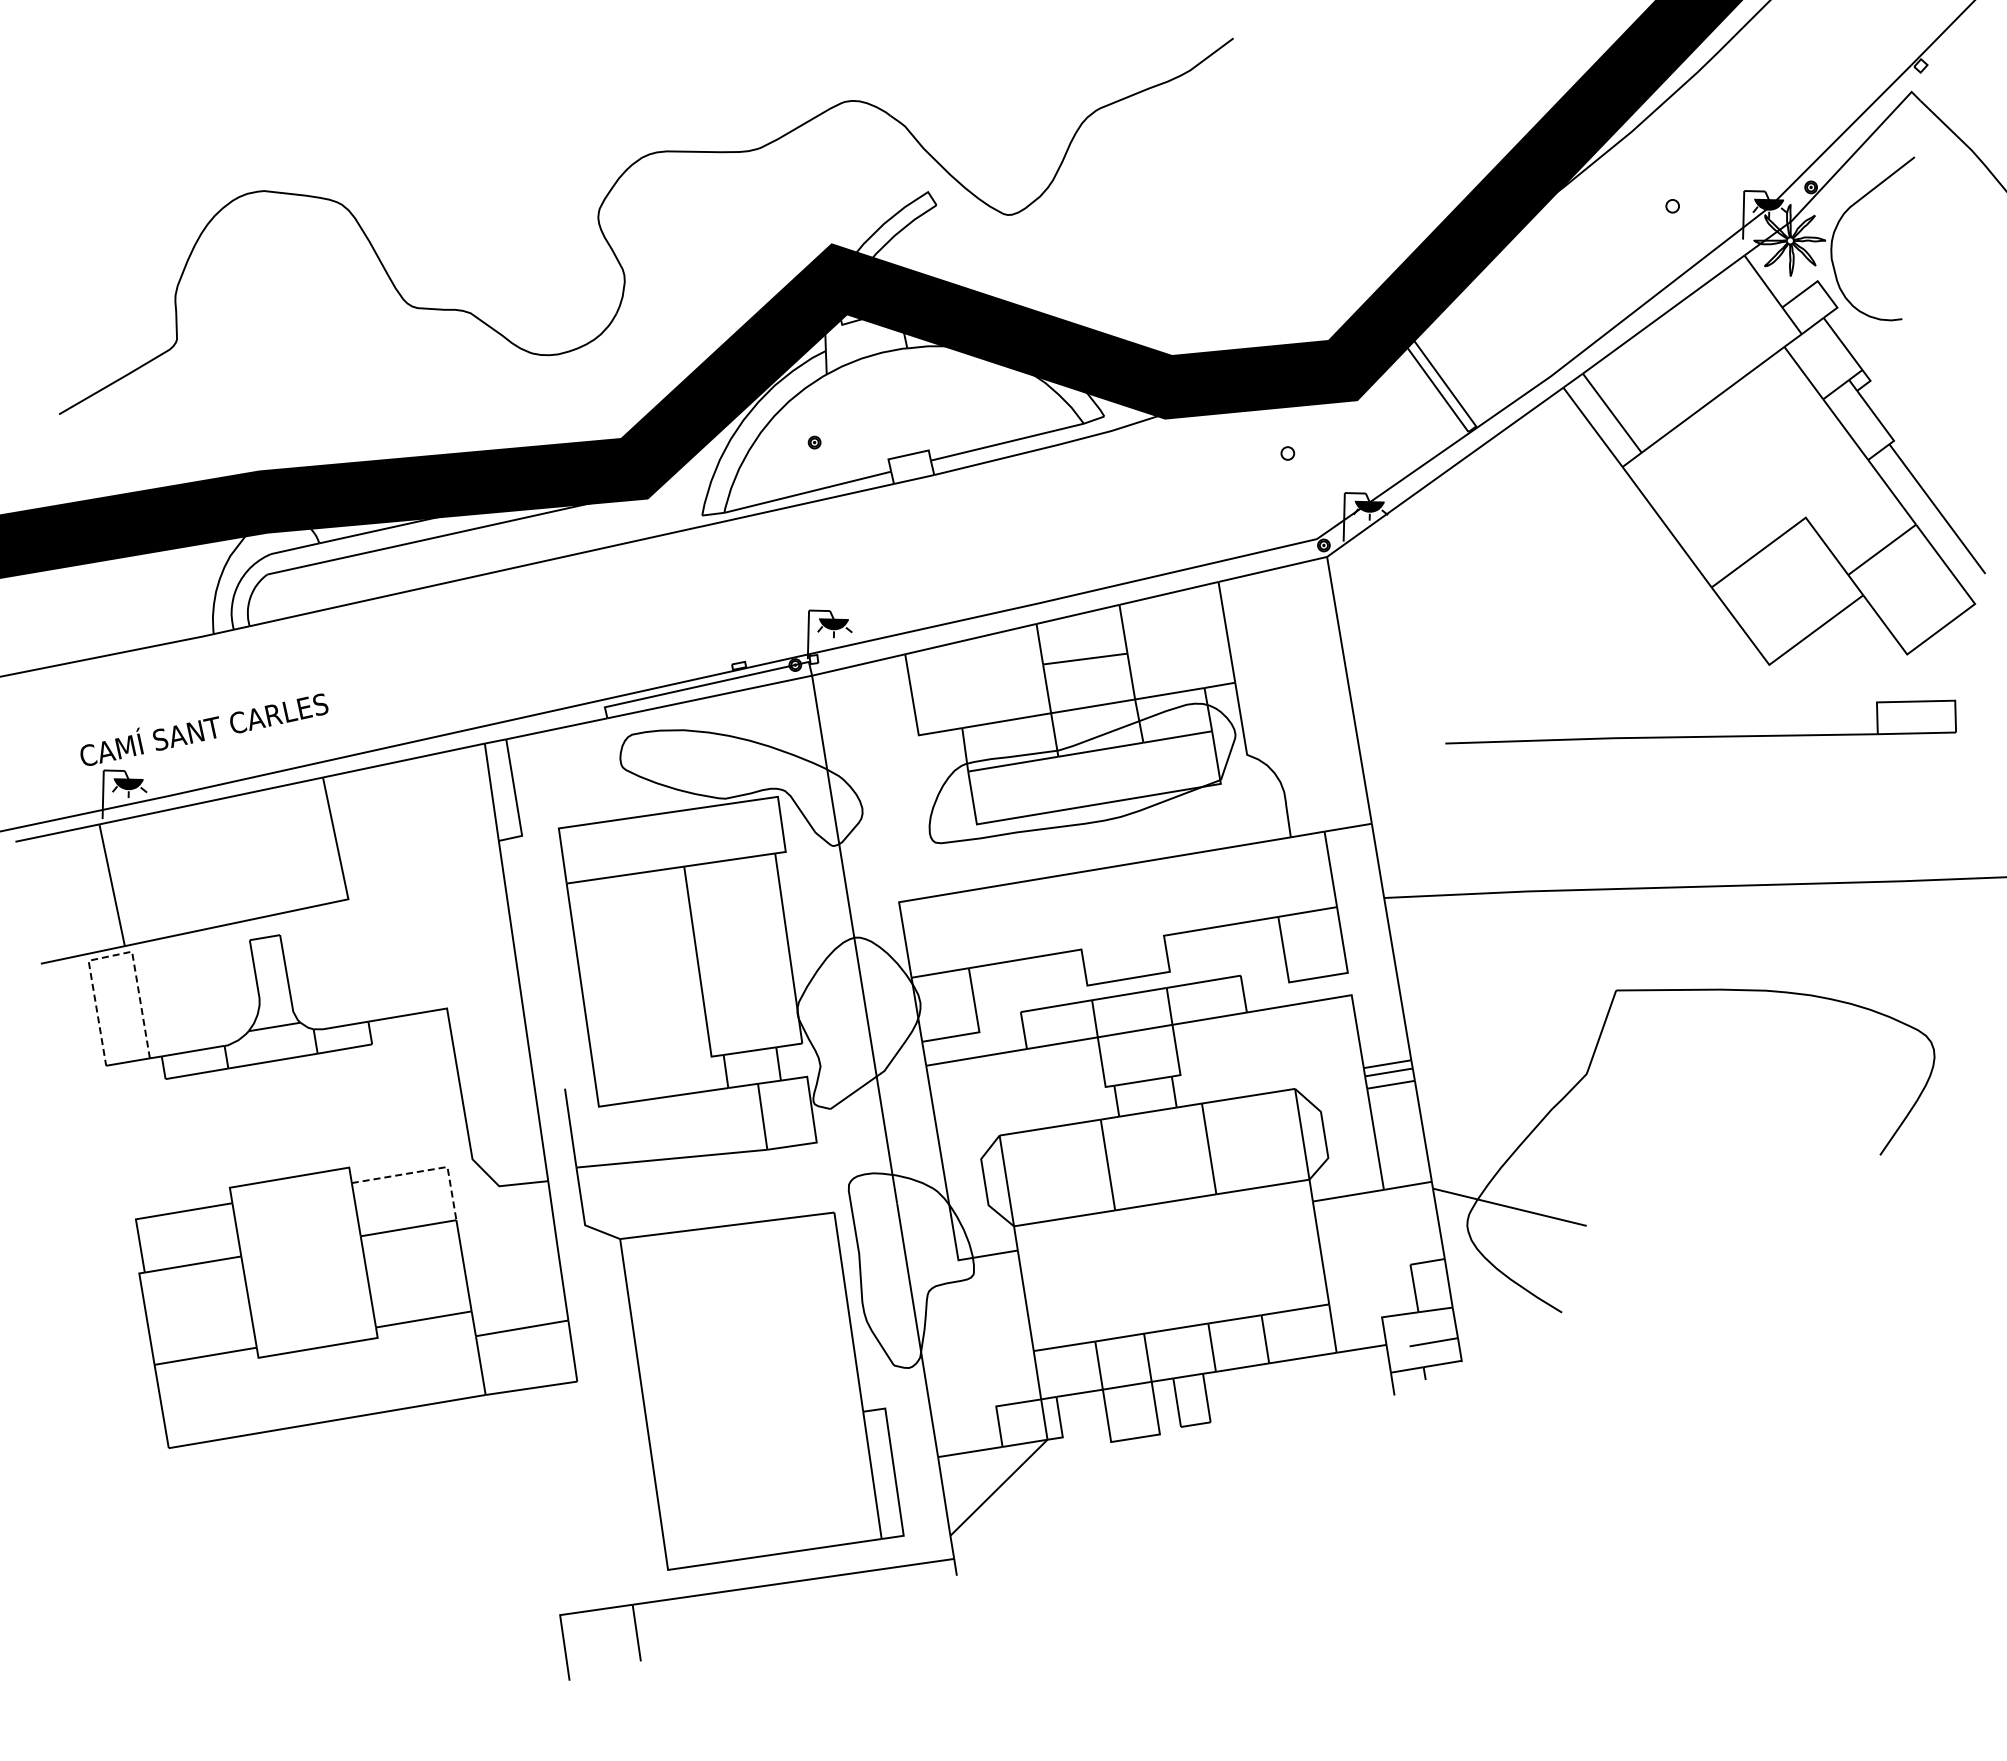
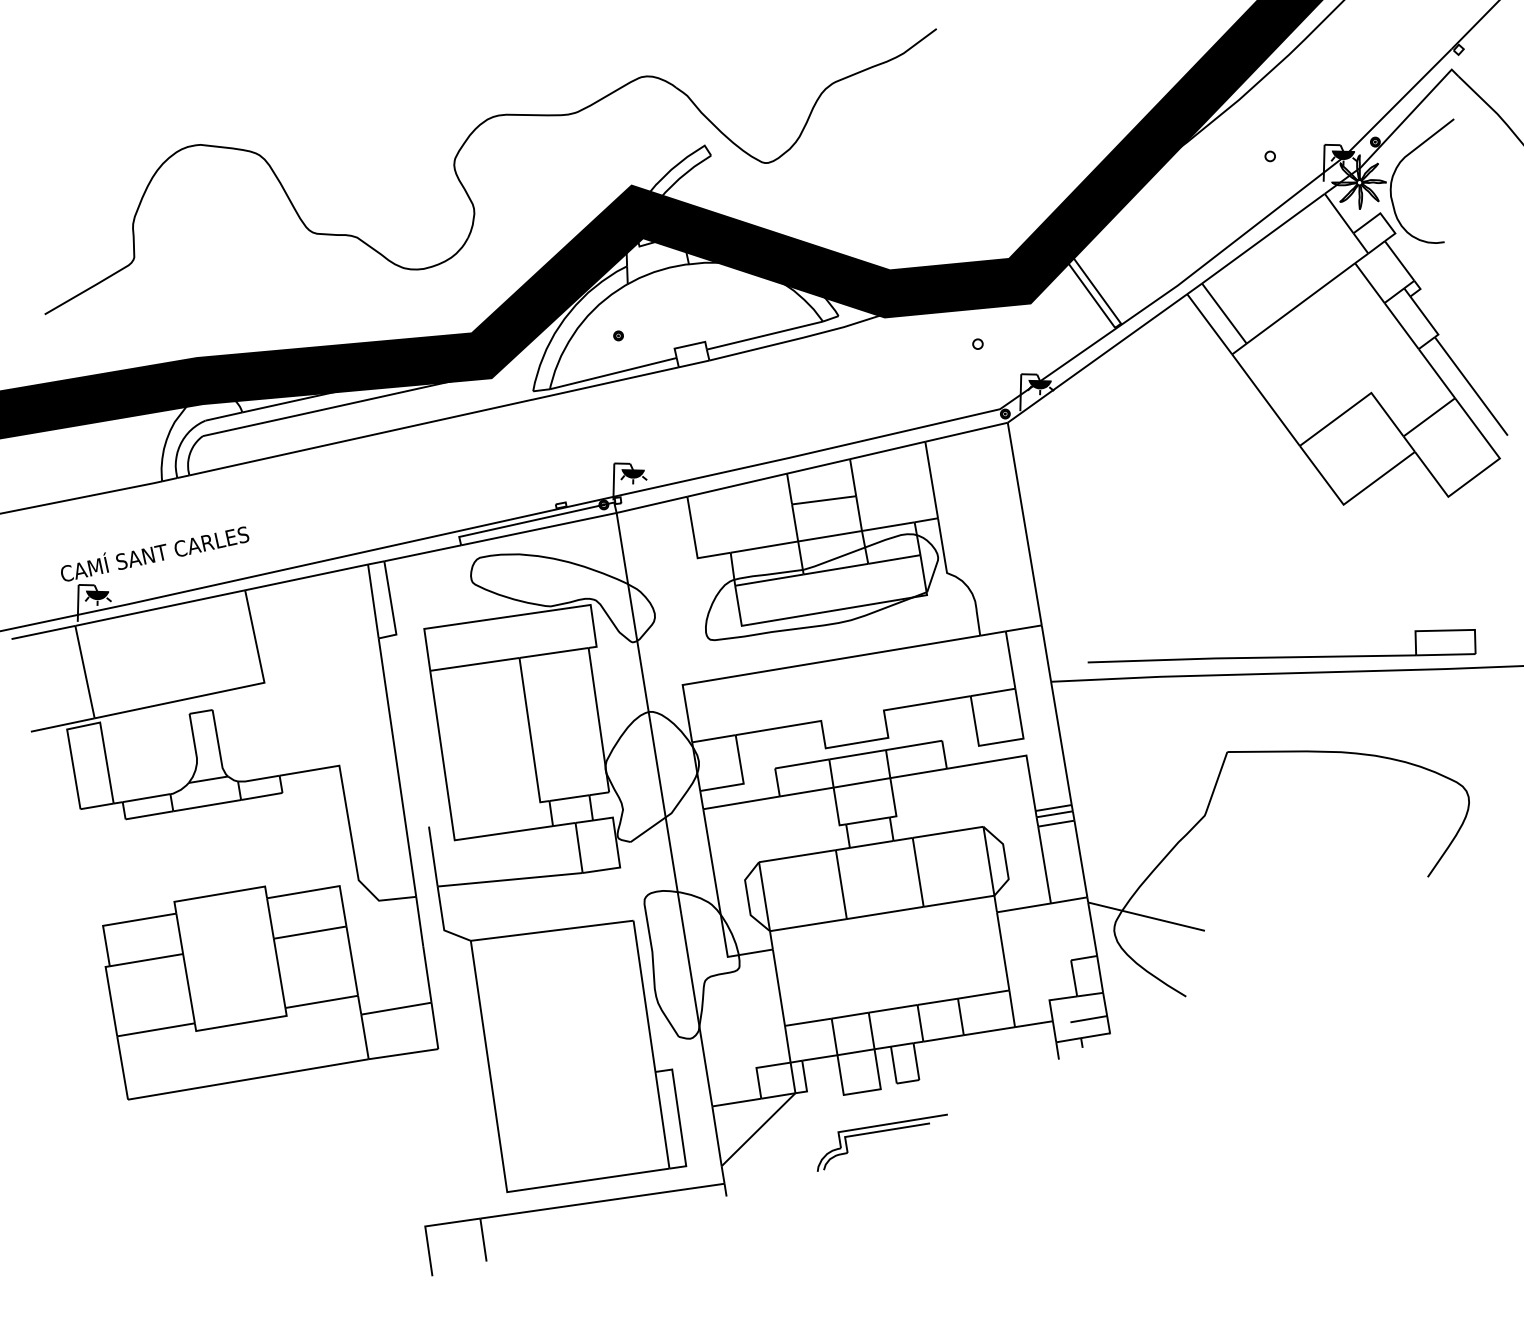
part: (1700, 736) -> (1281, 657), moved
line: (110, 956) -> (83, 726), dashed -> solid
line: (427, 1170) -> (324, 888), dashed -> solid
part: (1157, 1491) -> (878, 1132), added

